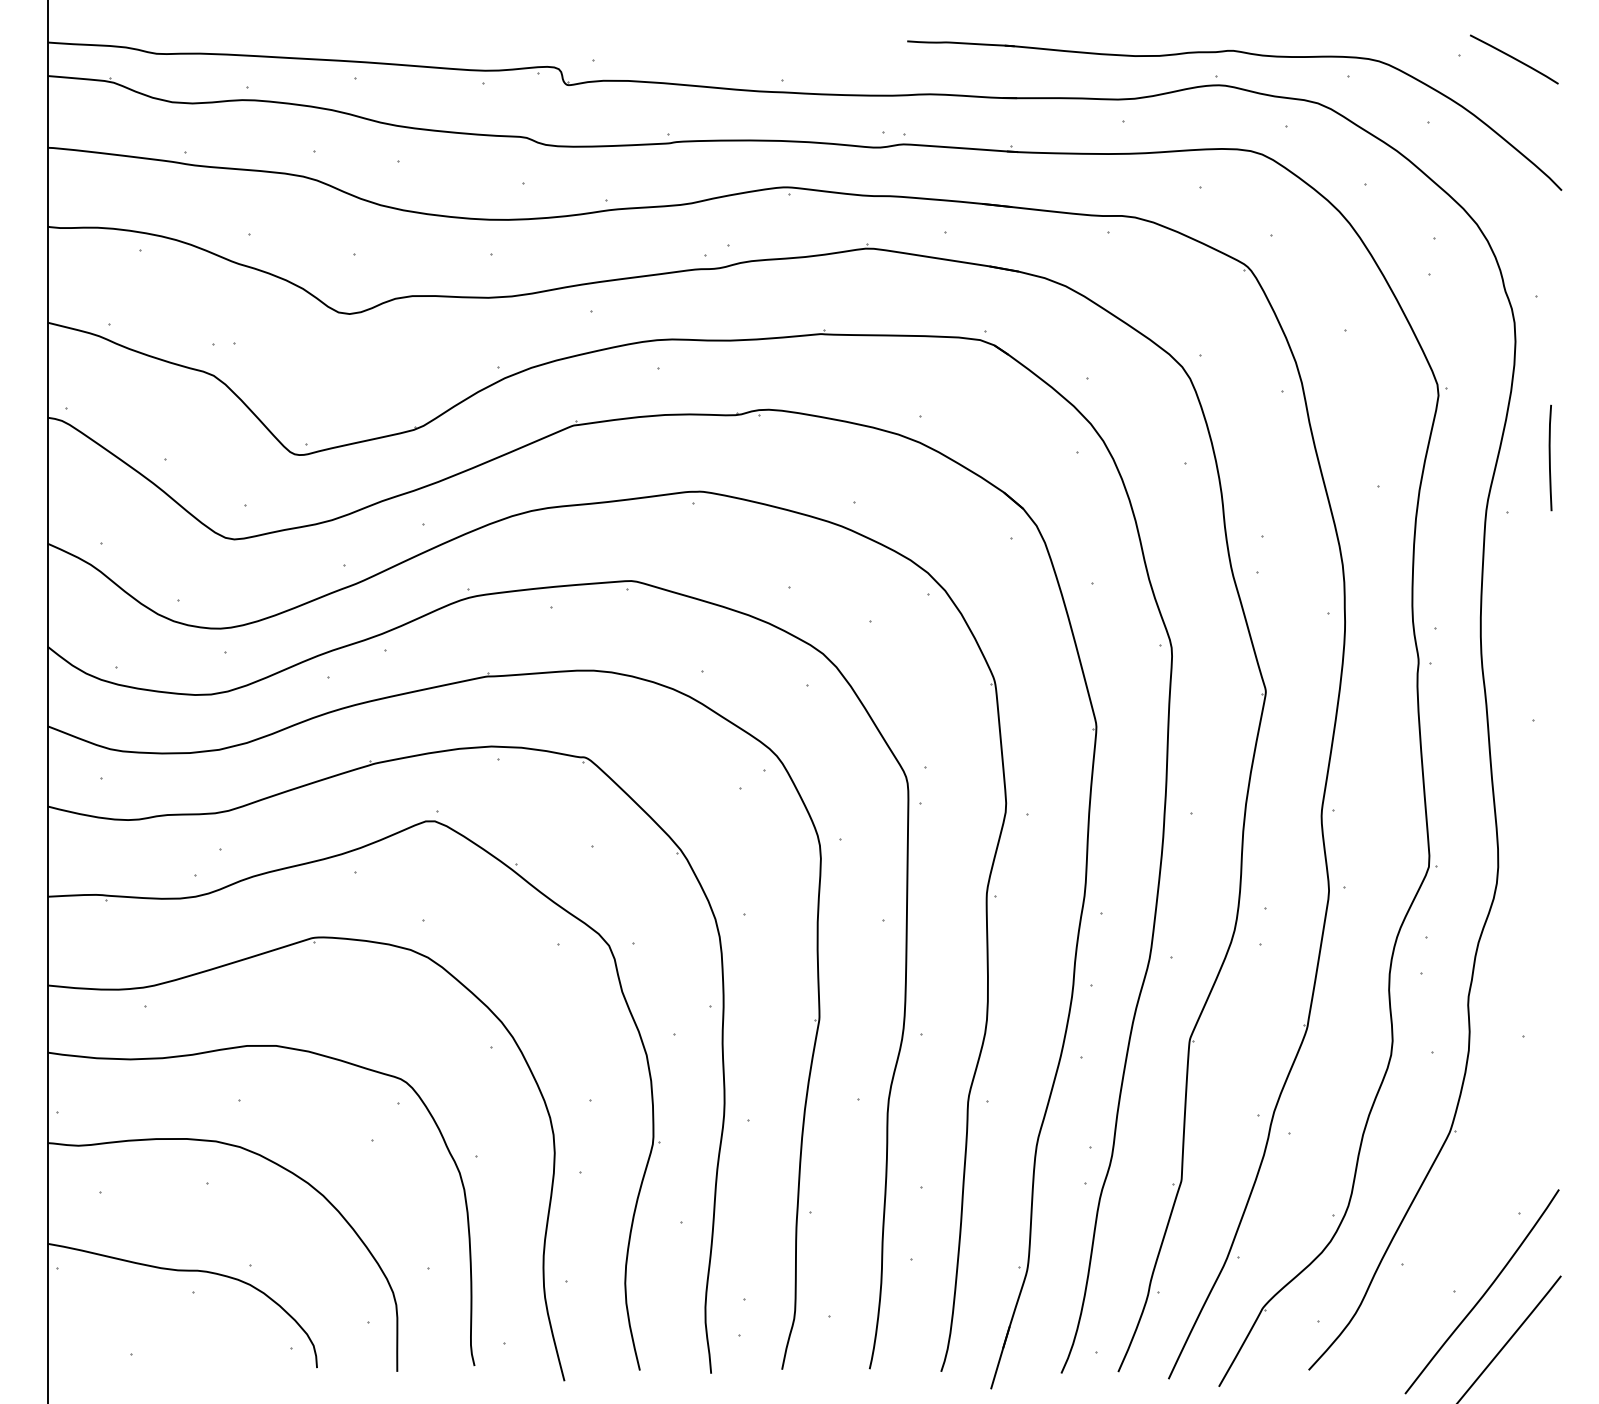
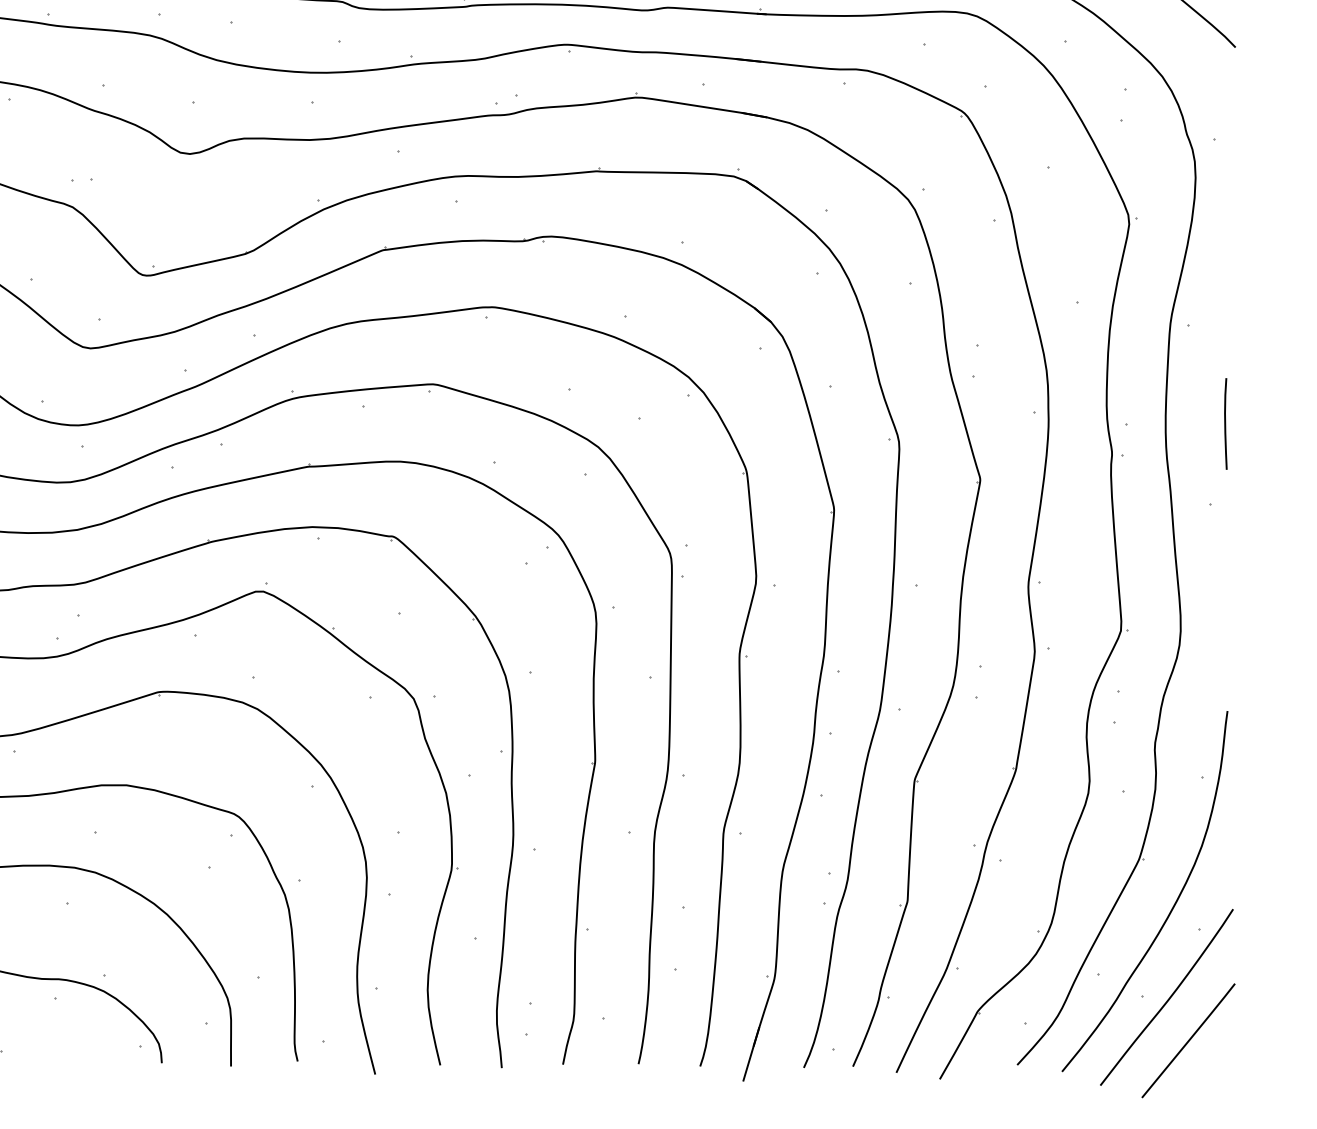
curve: (1550, 457) -> (1225, 423), moved
curve: (1489, 1185) -> (1173, 905), added

